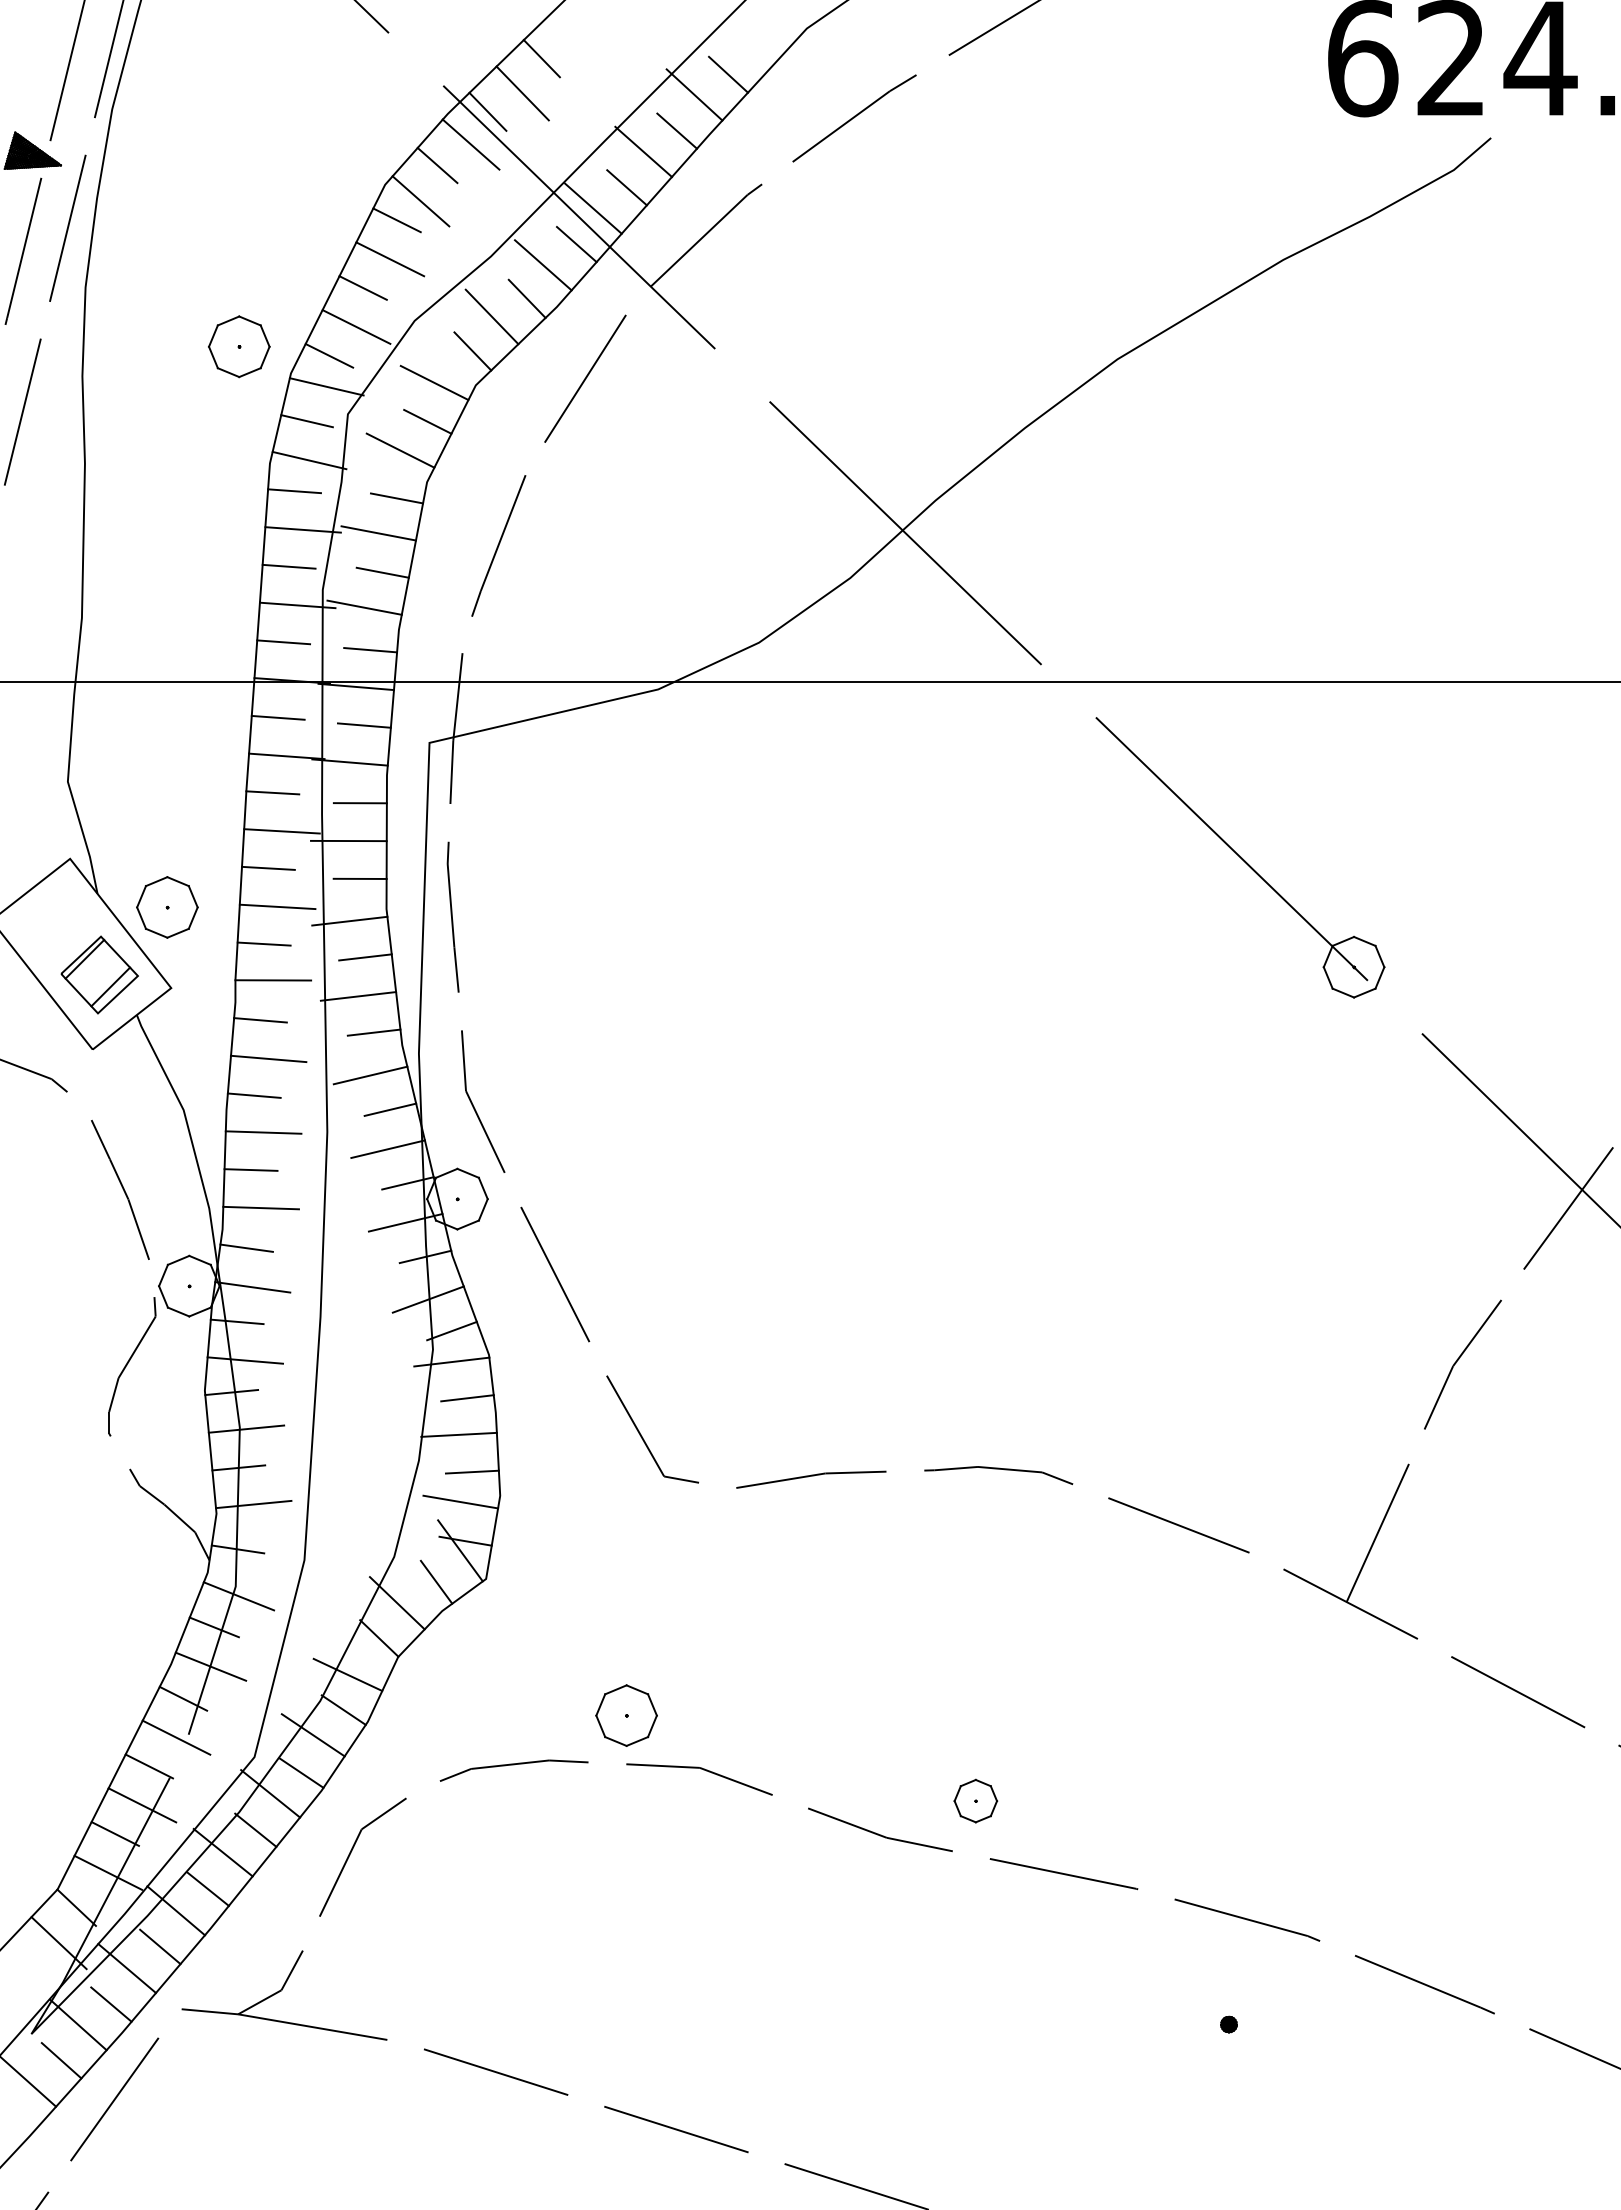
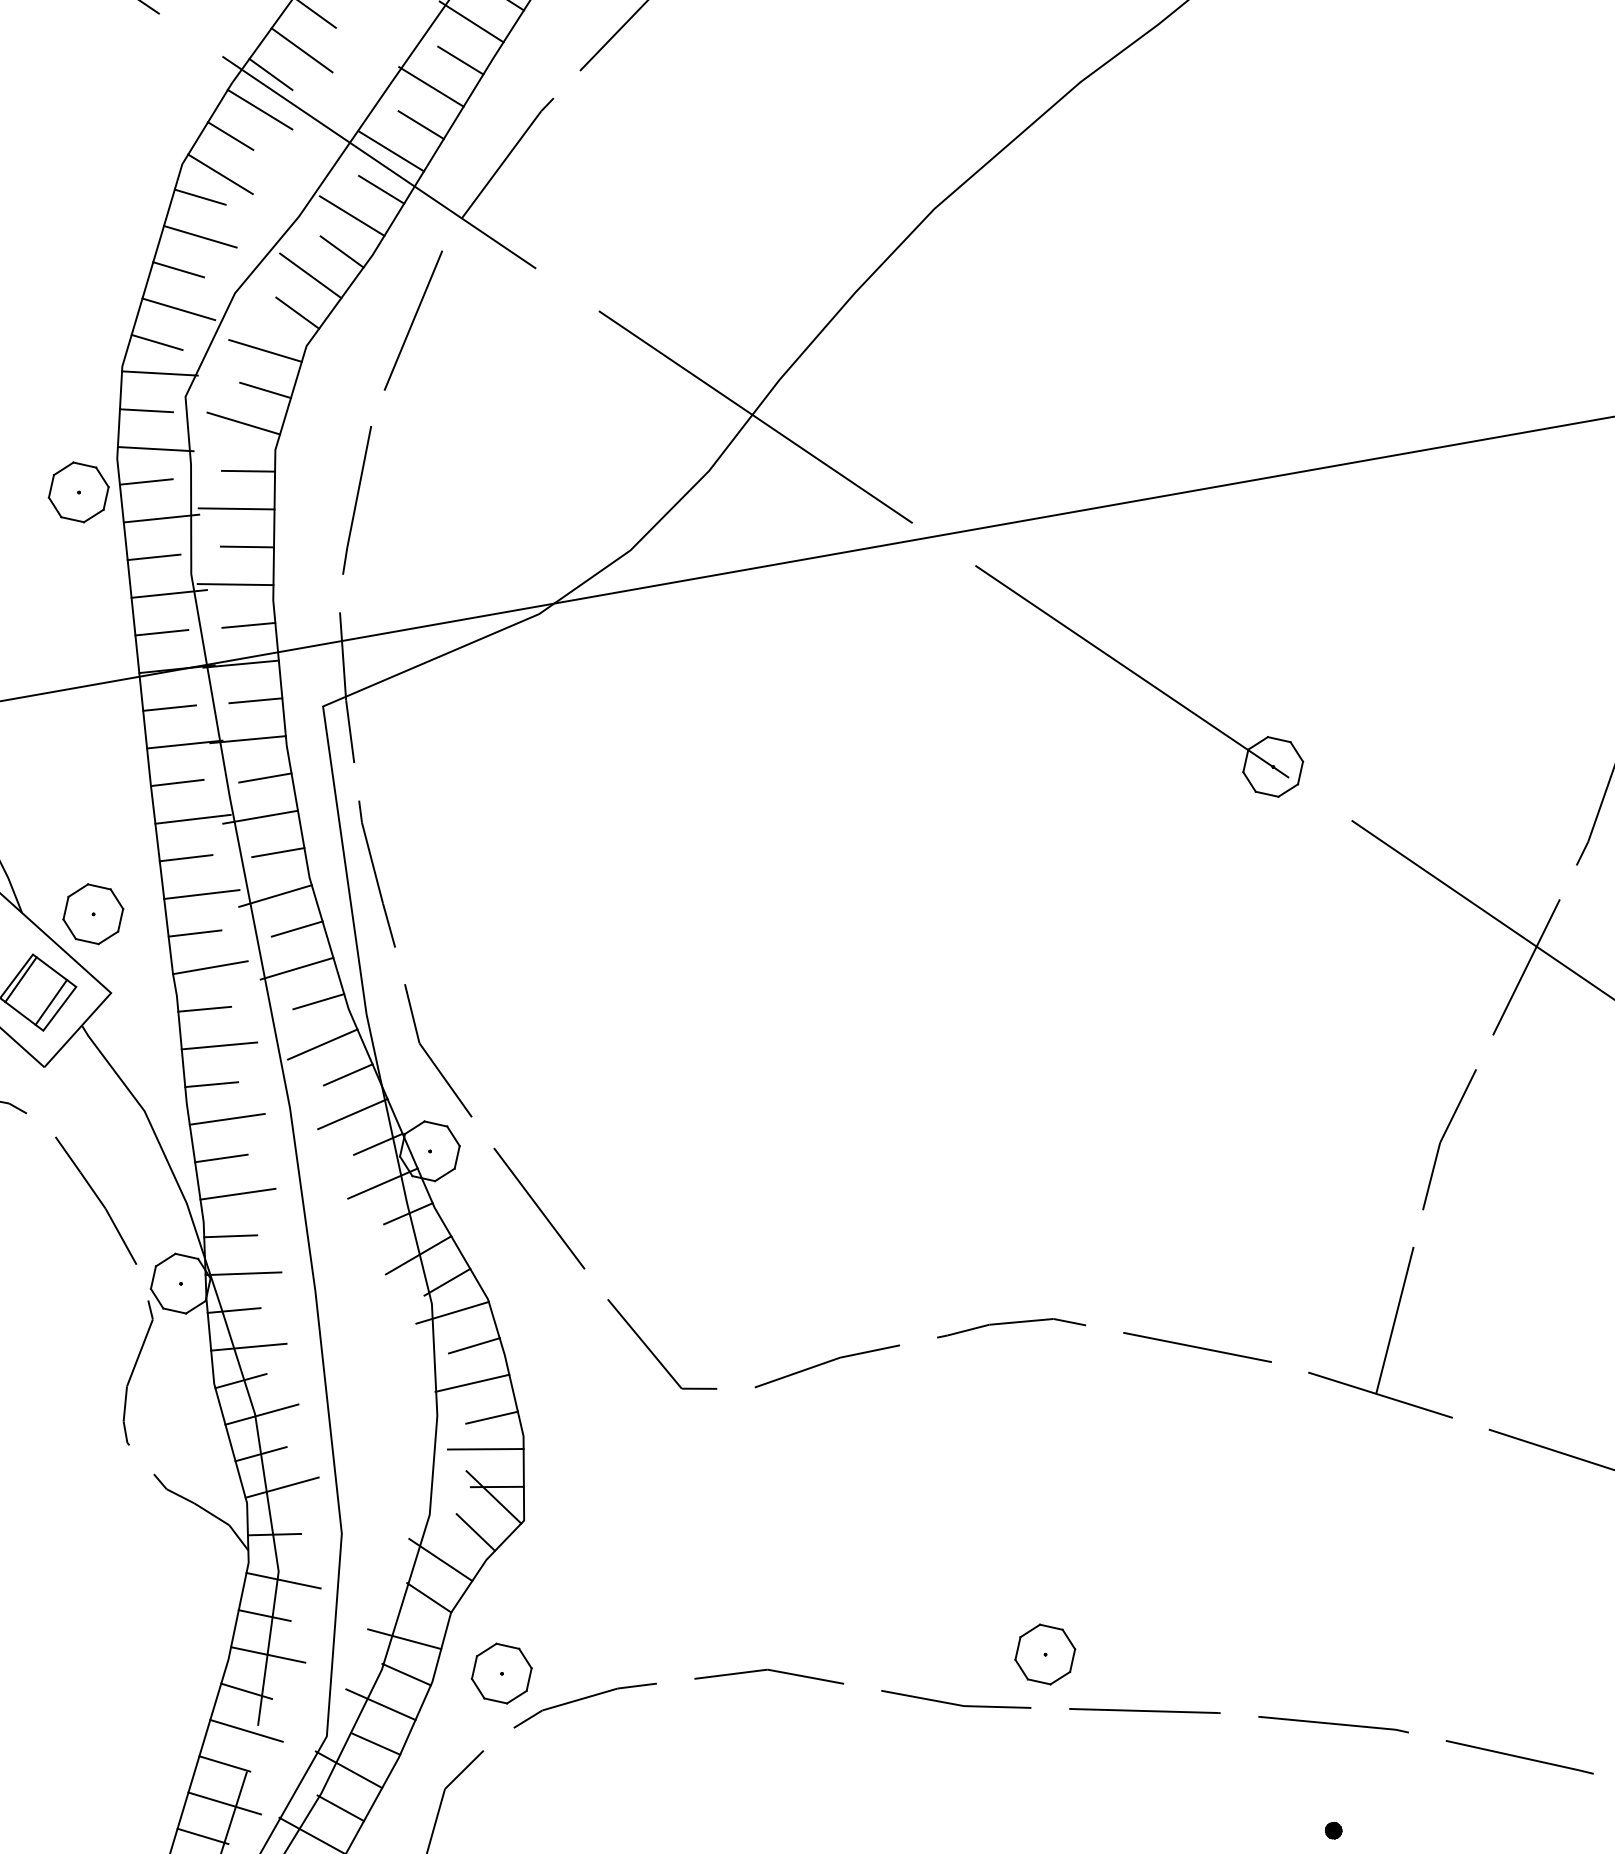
part: (239, 346) -> (78, 492), moved
part: (626, 1715) -> (501, 1673), moved
part: (975, 1800) -> (1044, 1653), size x1.43

